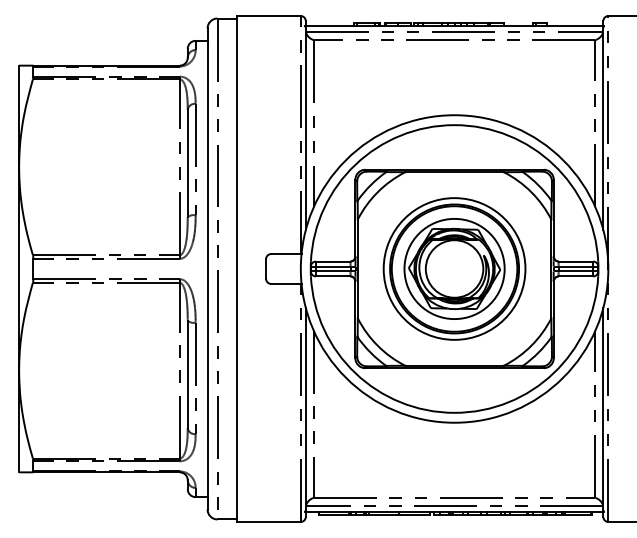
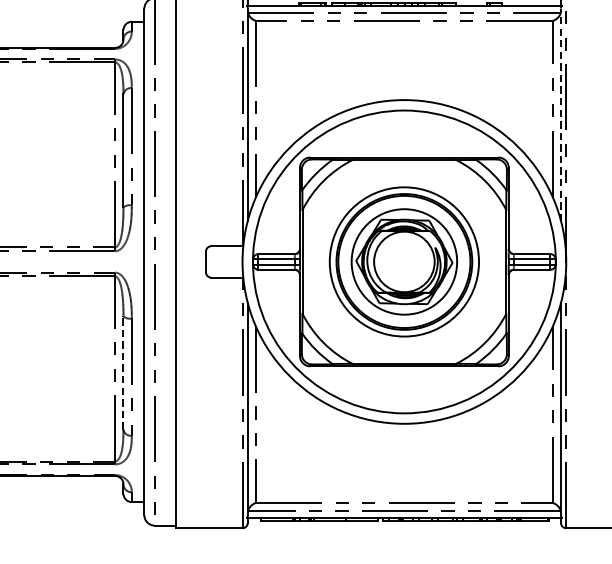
line: (603, 128) -> (561, 114), solid -> dashed
line: (187, 374) -> (123, 373), solid -> dashed

